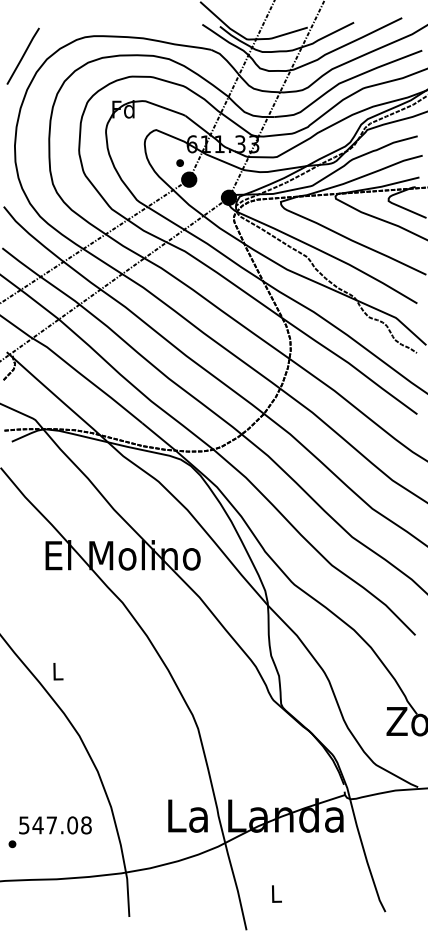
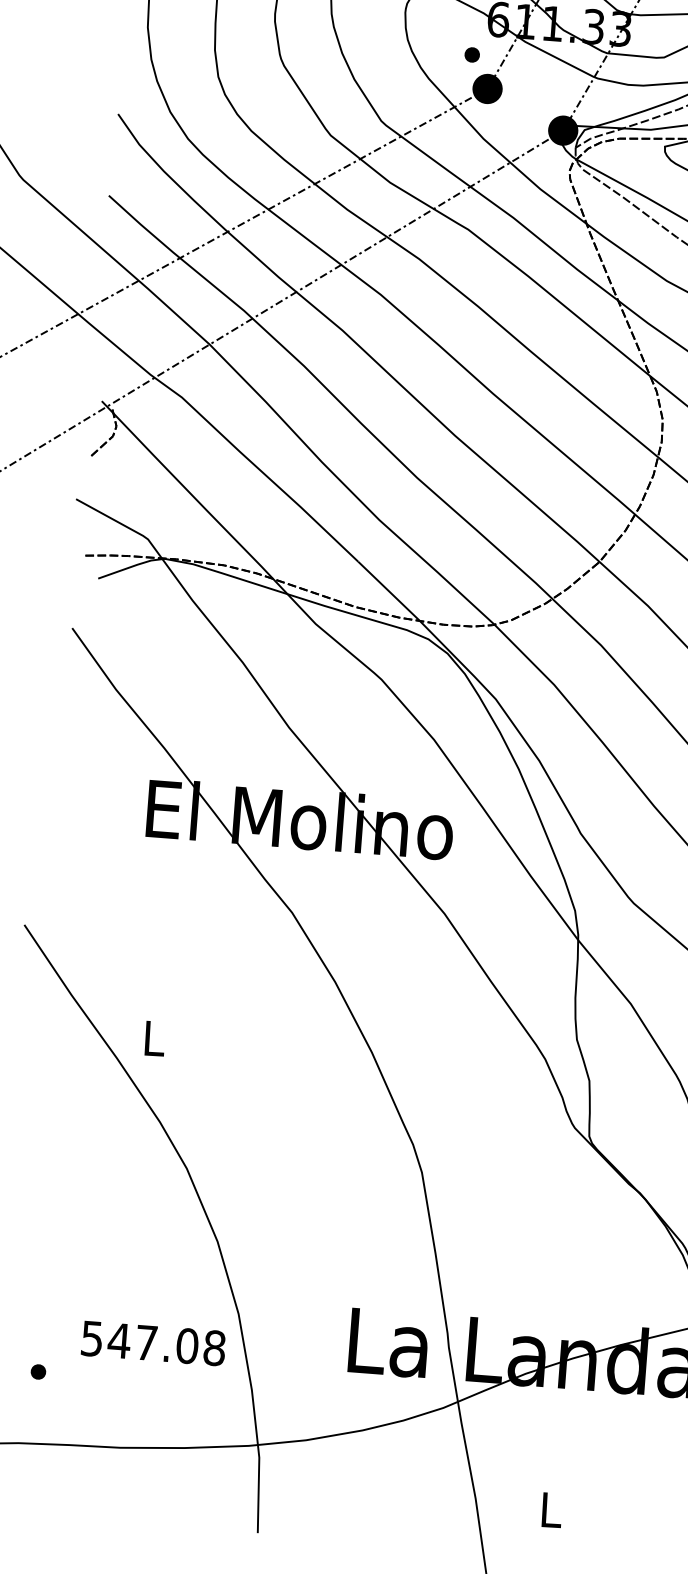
text: (55, 825) -> (153, 1343), moved

